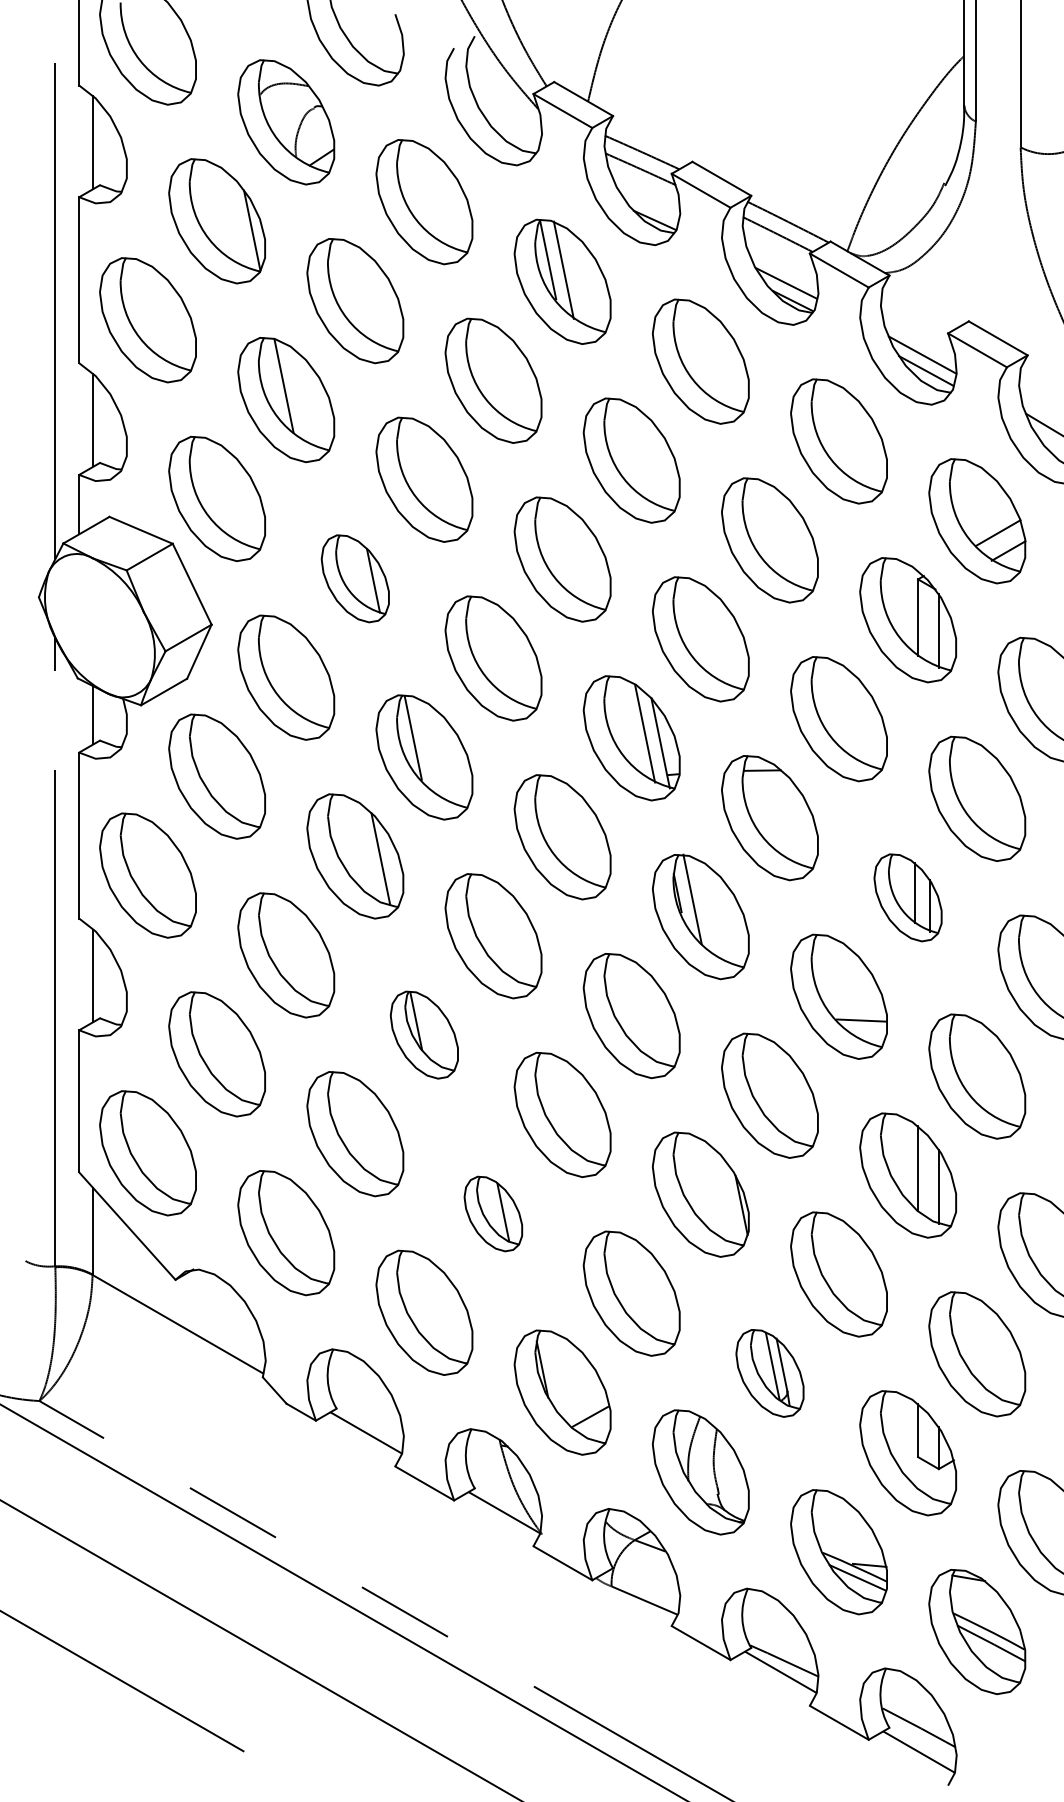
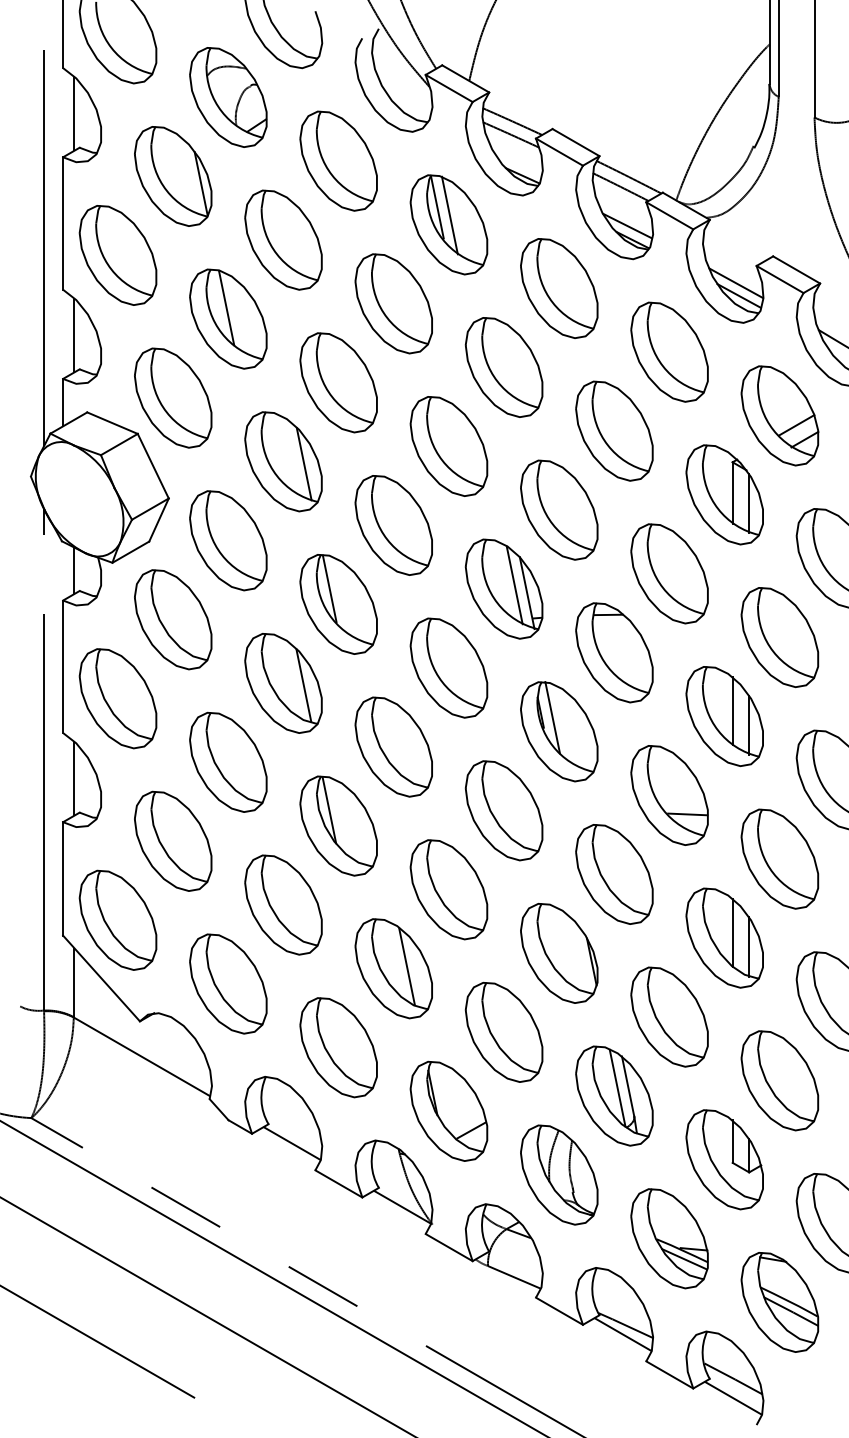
part: (355, 578) -> (283, 461), size x1.43
part: (907, 897) -> (724, 716), size x1.43
part: (424, 1034) -> (338, 825), size x1.43
part: (493, 1213) -> (393, 968), size x1.67
part: (770, 1372) -> (614, 1095), size x1.43

